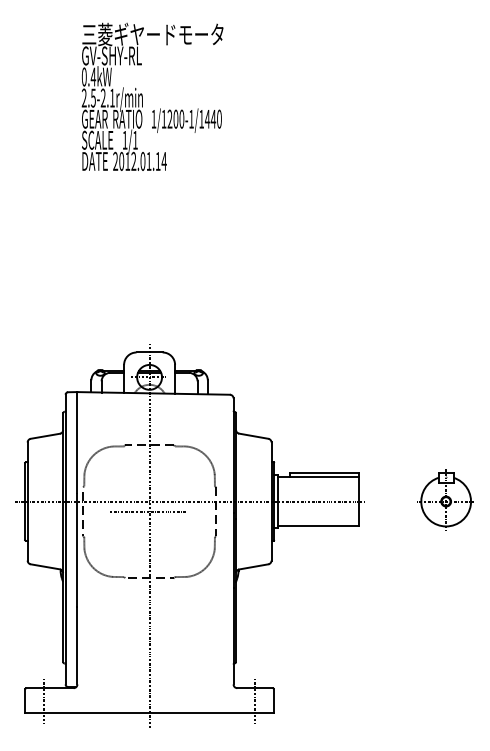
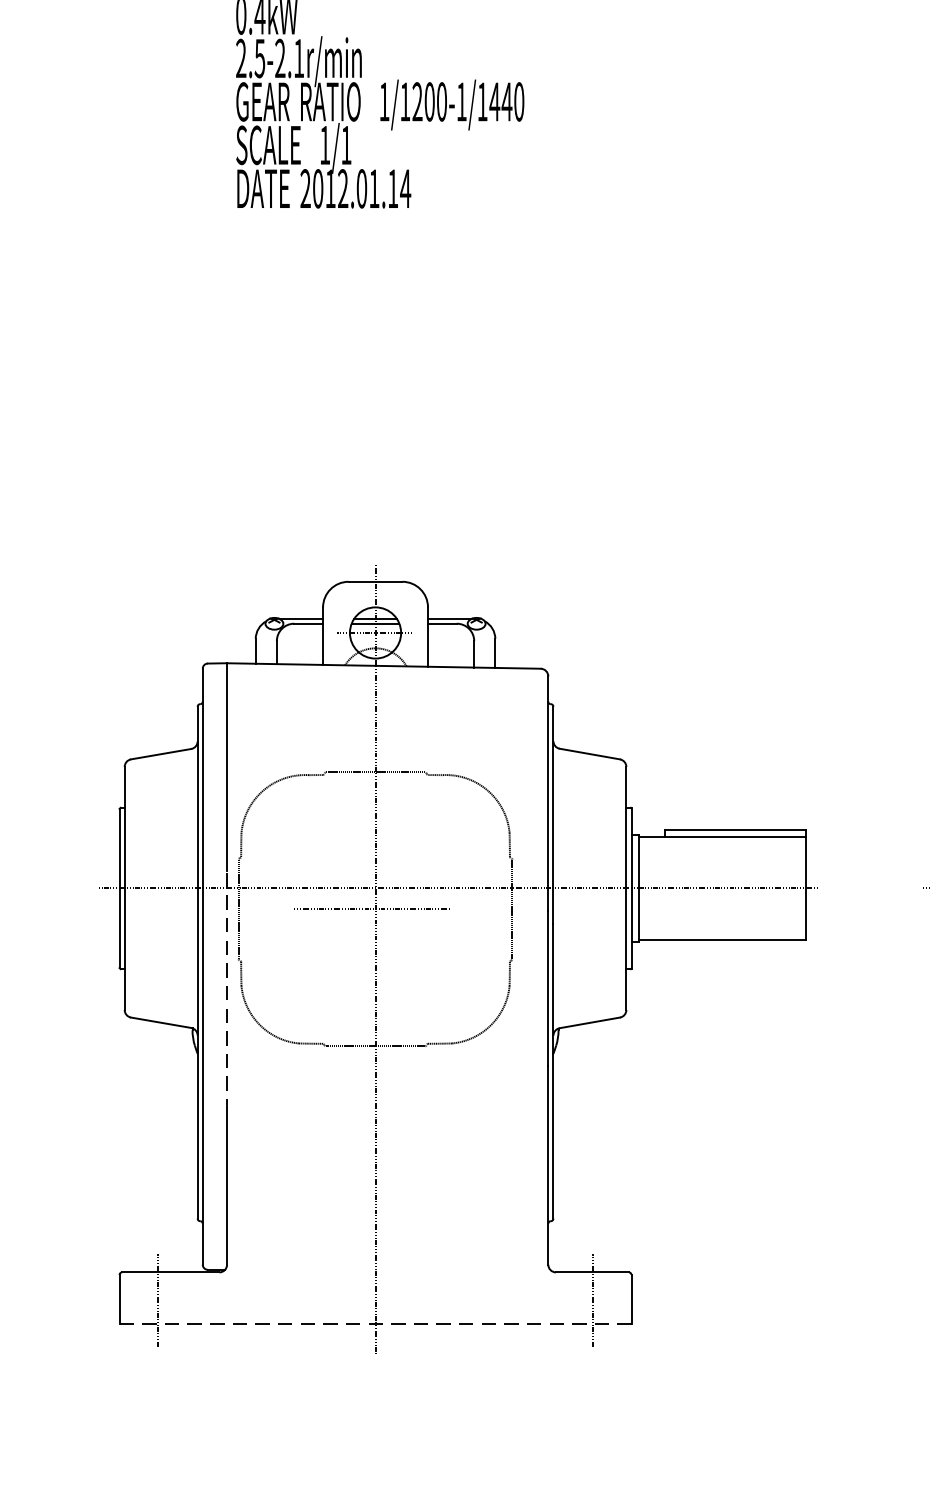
line: (77, 550) -> (227, 989), solid -> dashed
line: (150, 713) -> (377, 1324), solid -> dashed

